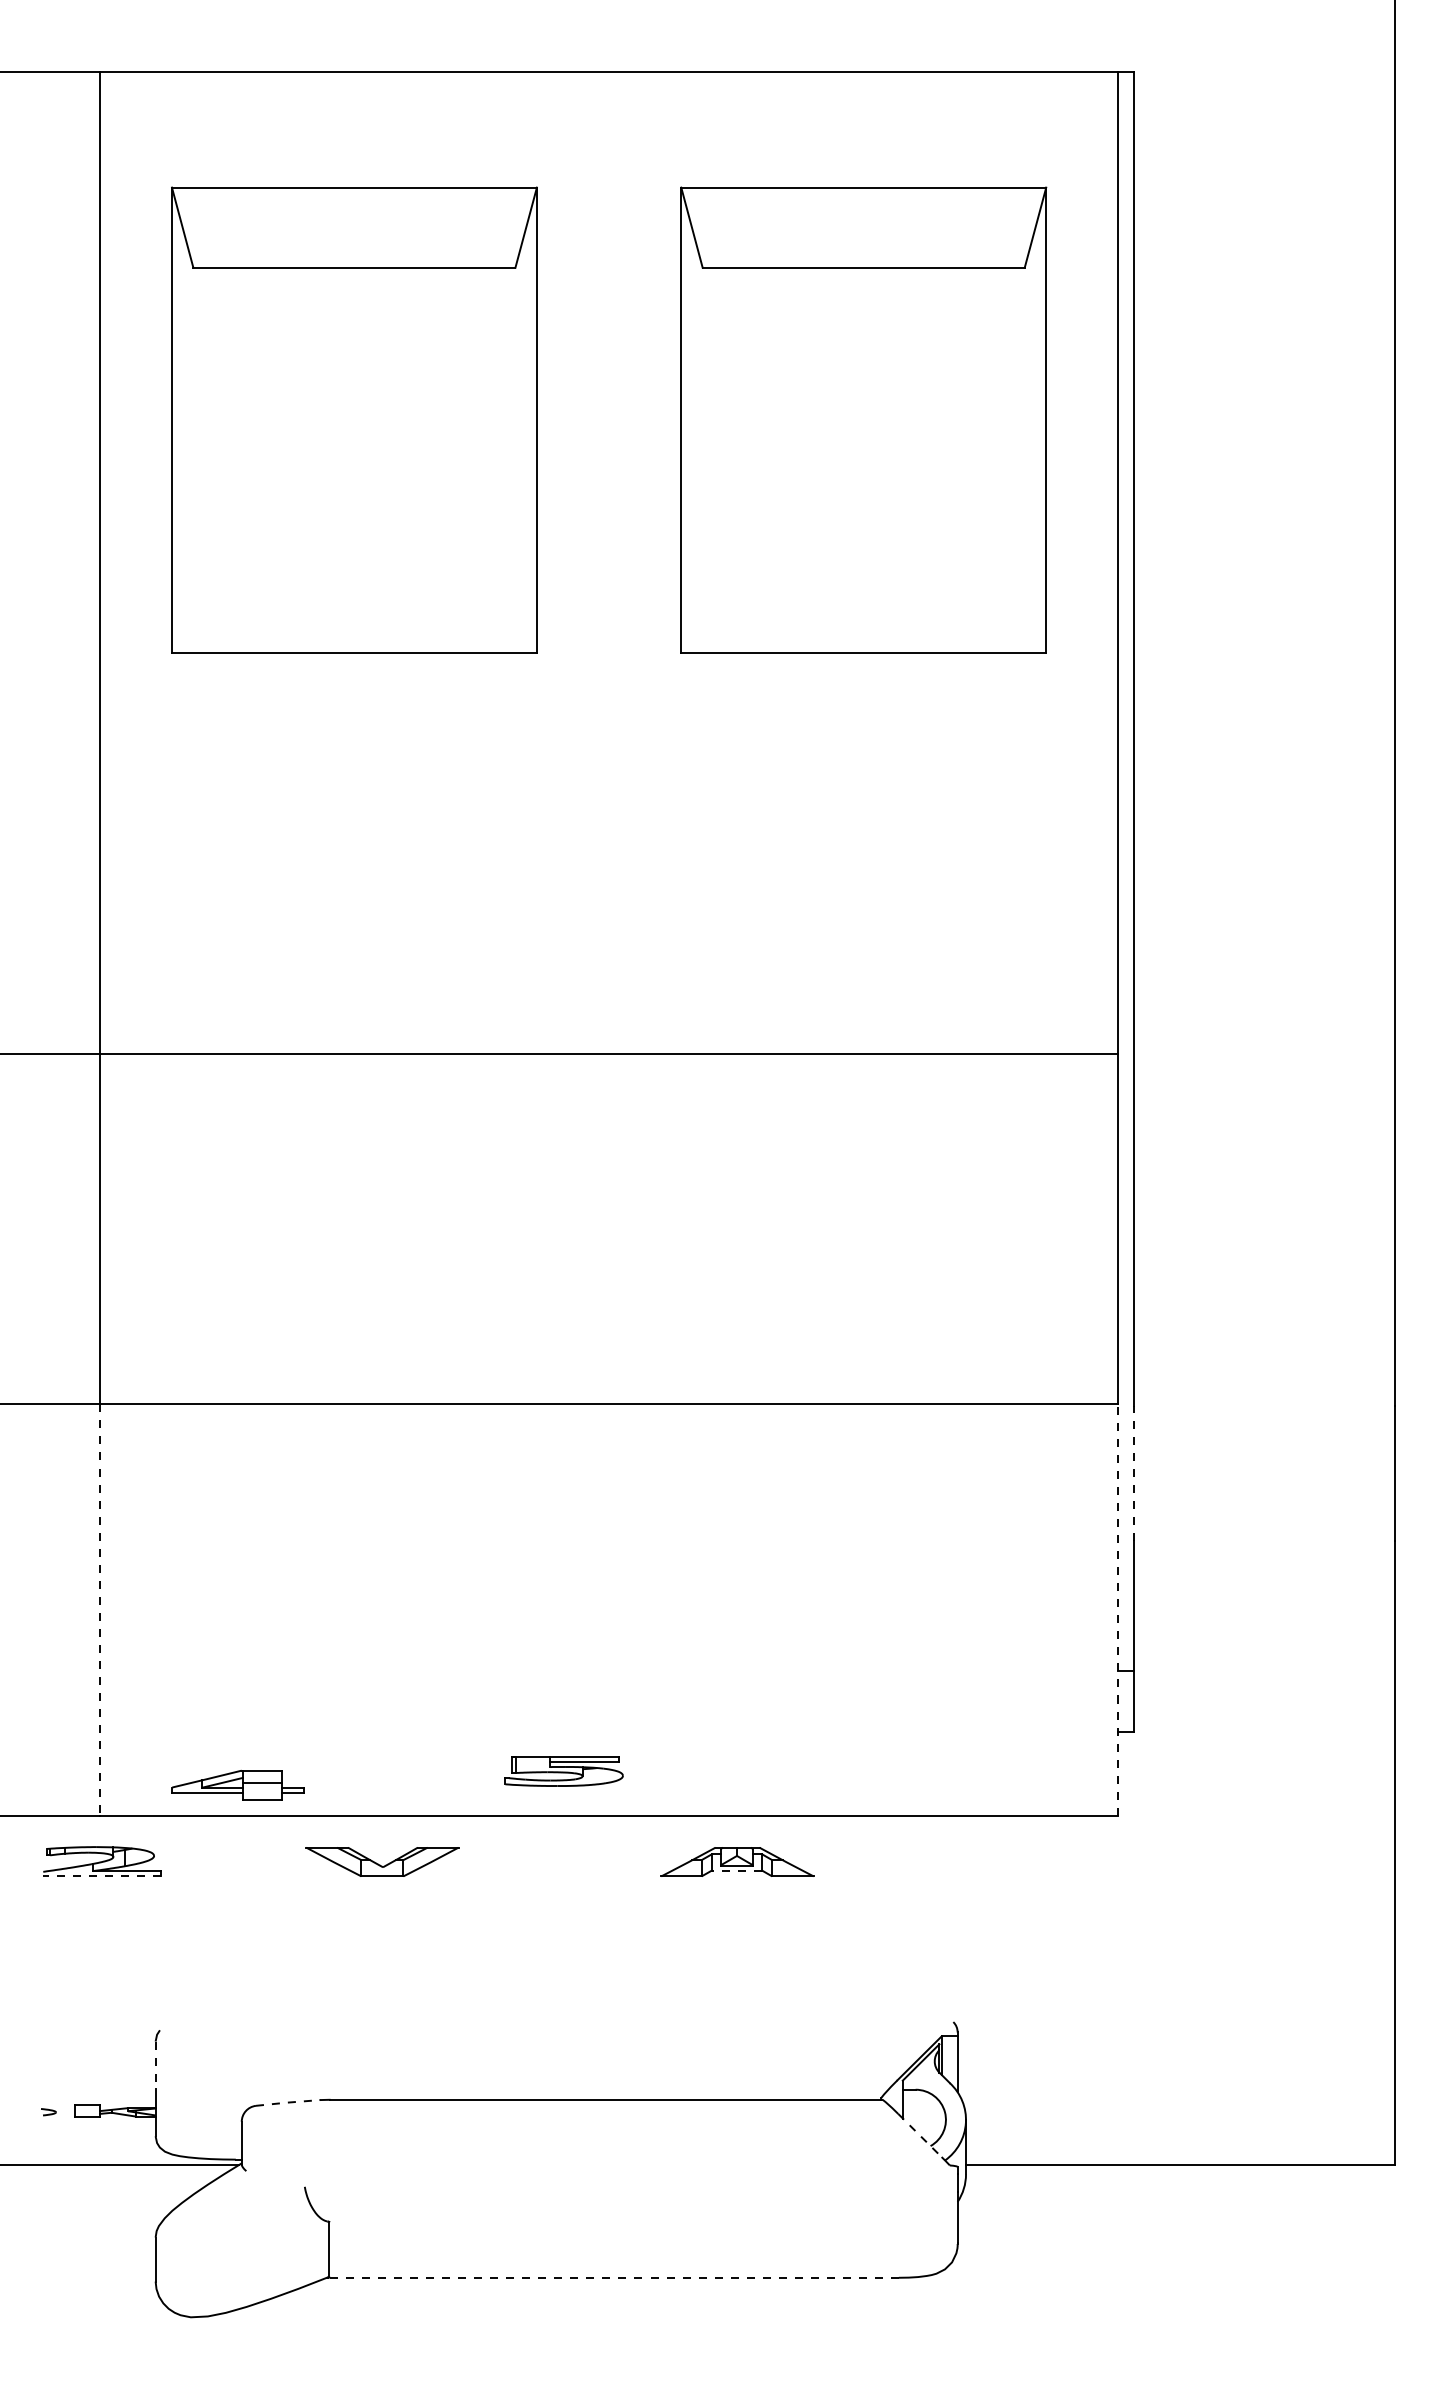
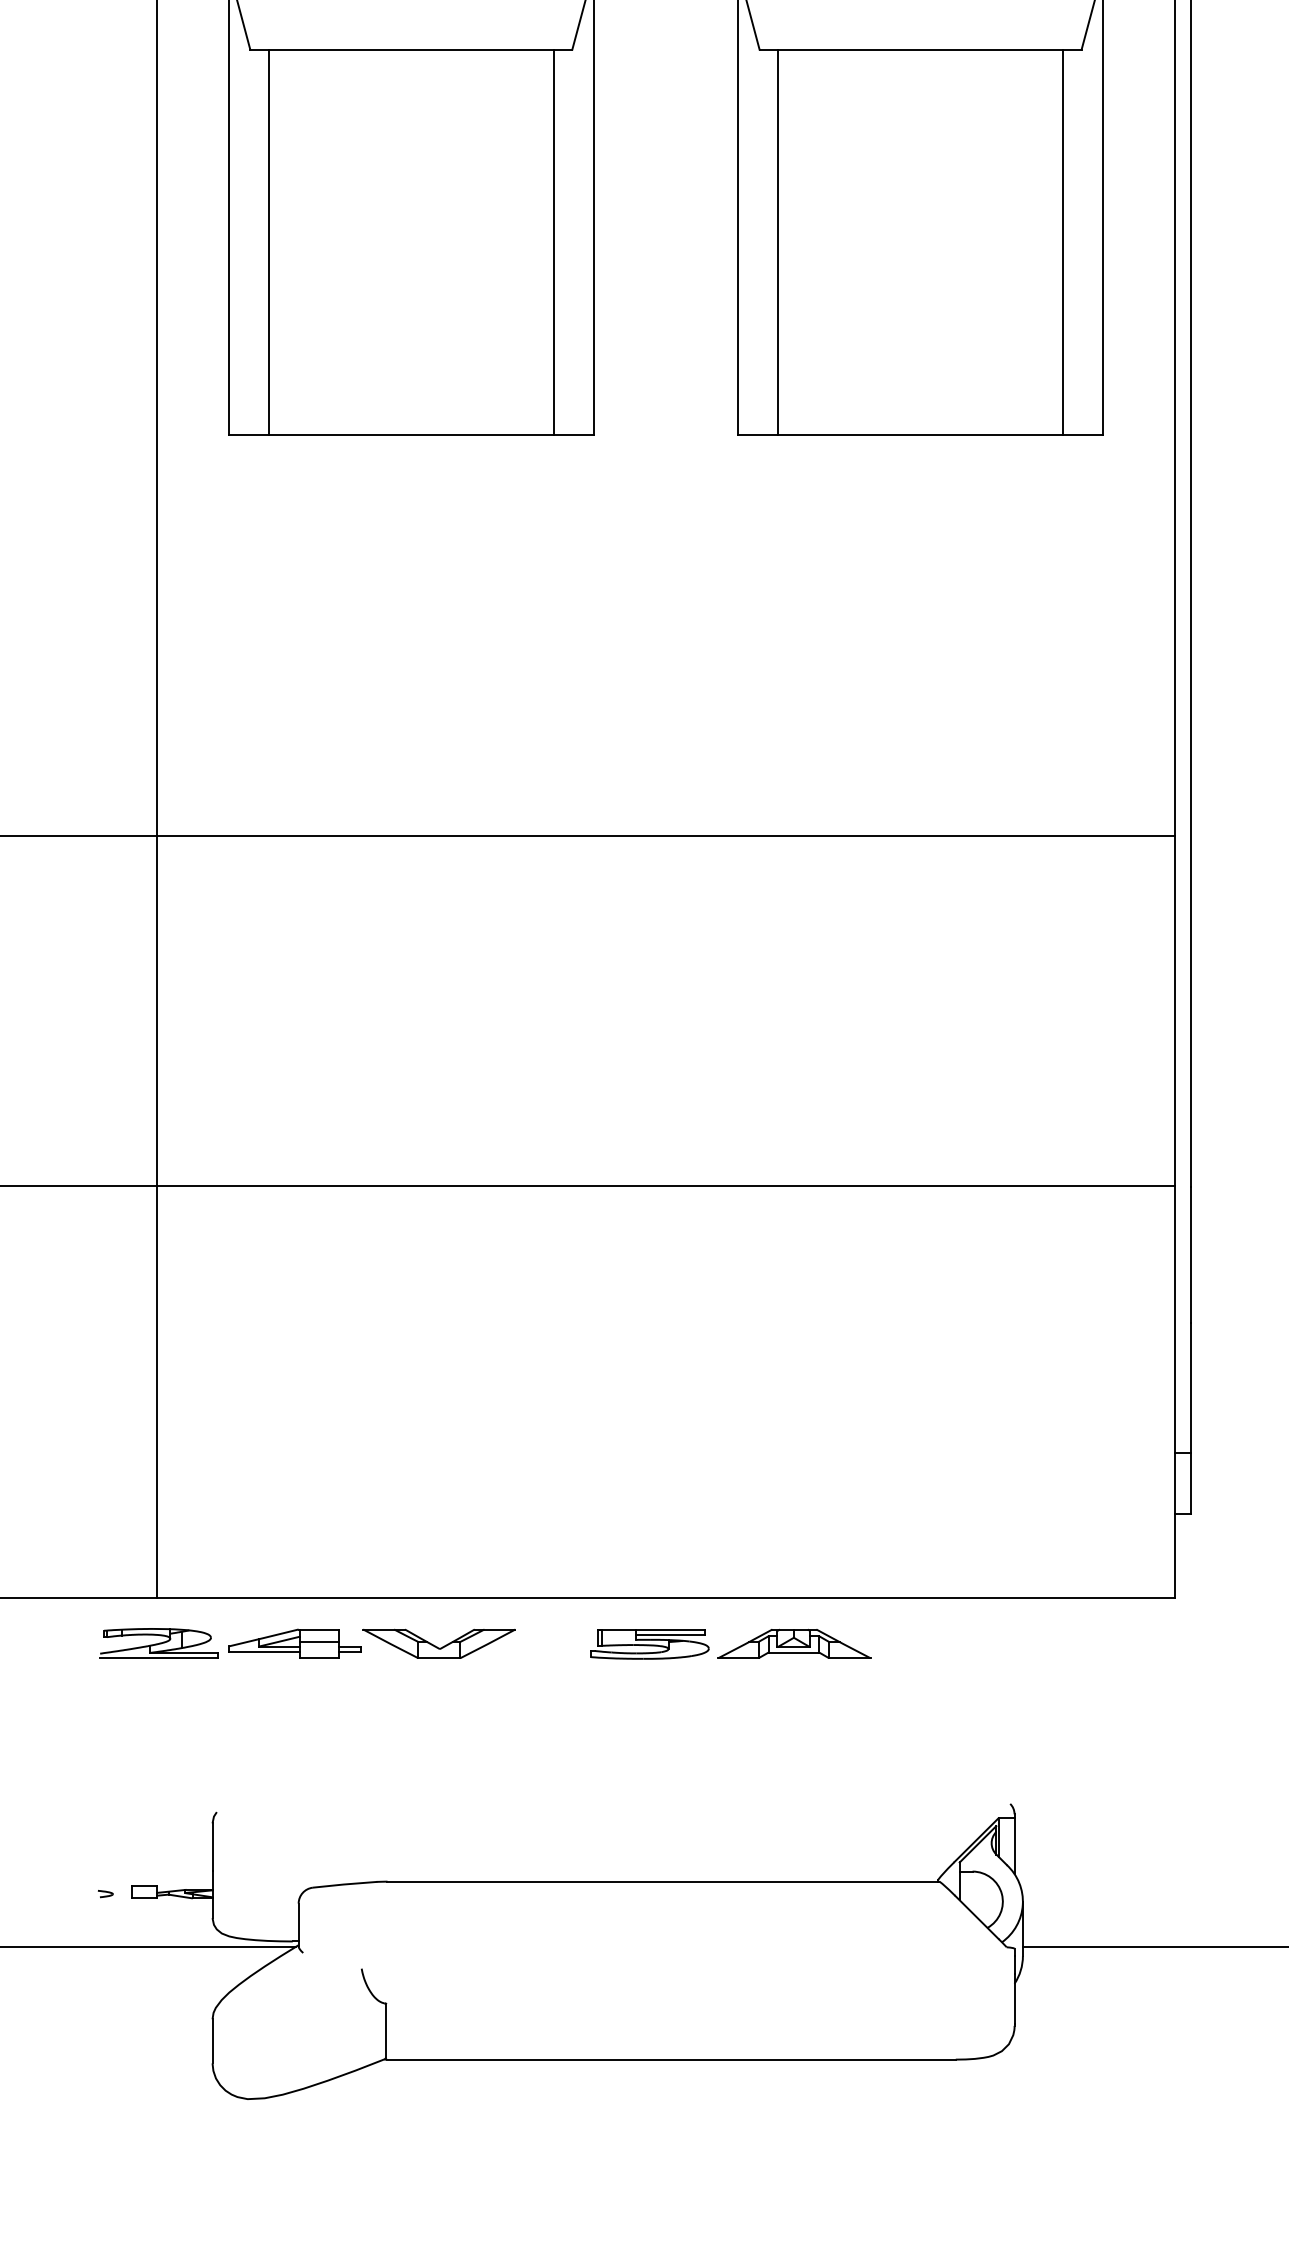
line: (212, 459) -> (269, 241), added
line: (496, 459) -> (553, 241), added
line: (721, 459) -> (778, 241), added
line: (1006, 459) -> (1063, 241), added
line: (1134, 1473) -> (1191, 1255), dashed -> solid
line: (99, 1610) -> (156, 1392), dashed -> solid
line: (1118, 1610) -> (1175, 1392), dashed -> solid
part: (563, 1771) -> (649, 1644), moved
part: (237, 1784) -> (294, 1643), moved
line: (736, 1870) -> (793, 1652), dashed -> solid
line: (102, 1876) -> (159, 1658), dashed -> solid
line: (155, 2065) -> (212, 1847), dashed -> solid
line: (287, 2102) -> (344, 1884), dashed -> solid
line: (919, 2135) -> (976, 1917), dashed -> solid
line: (614, 2277) -> (671, 2059), dashed -> solid

